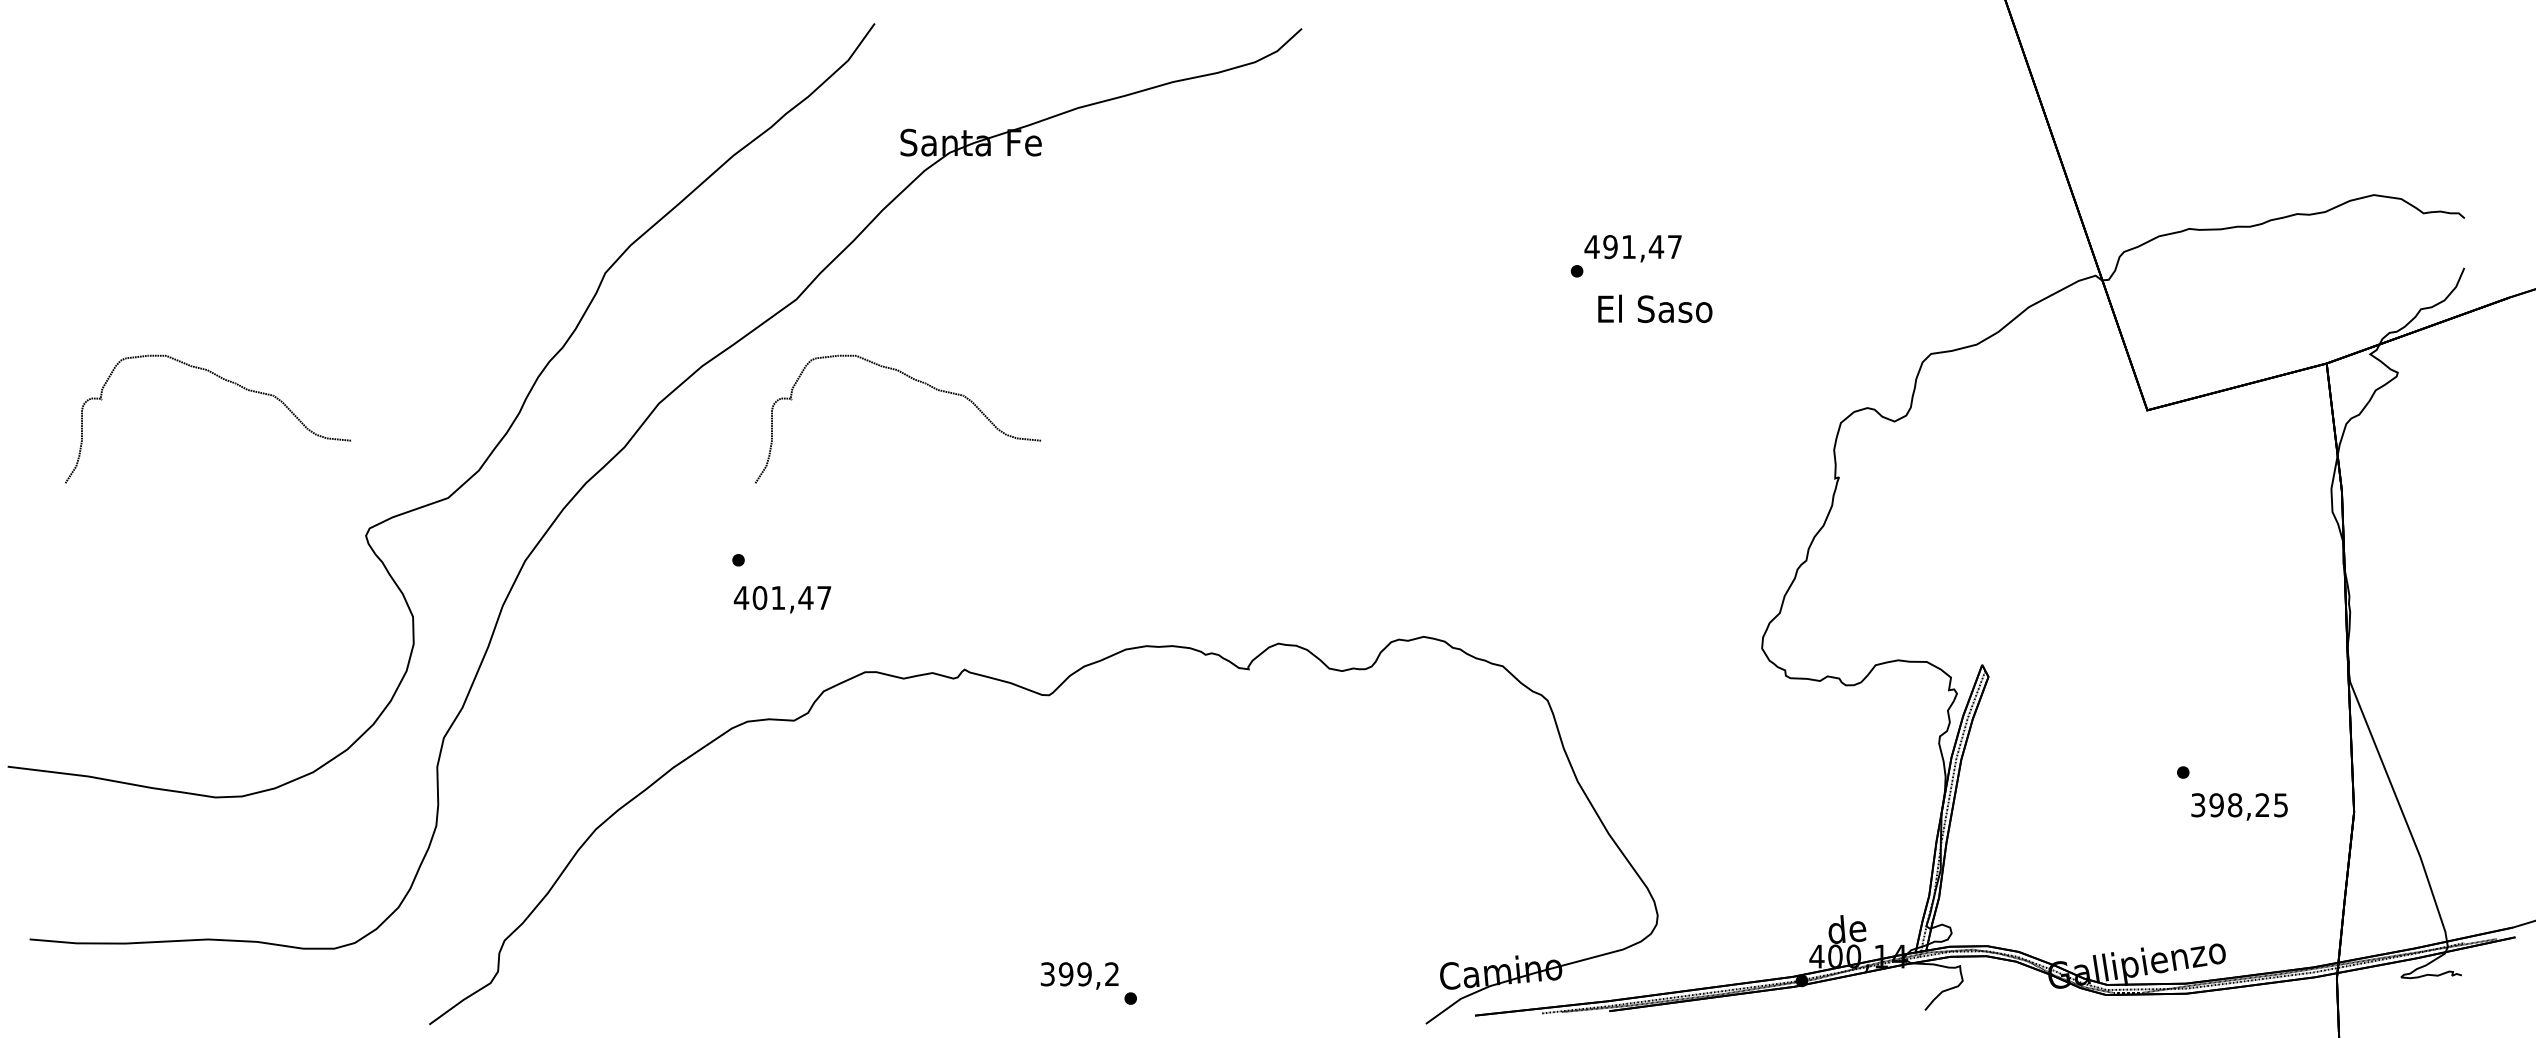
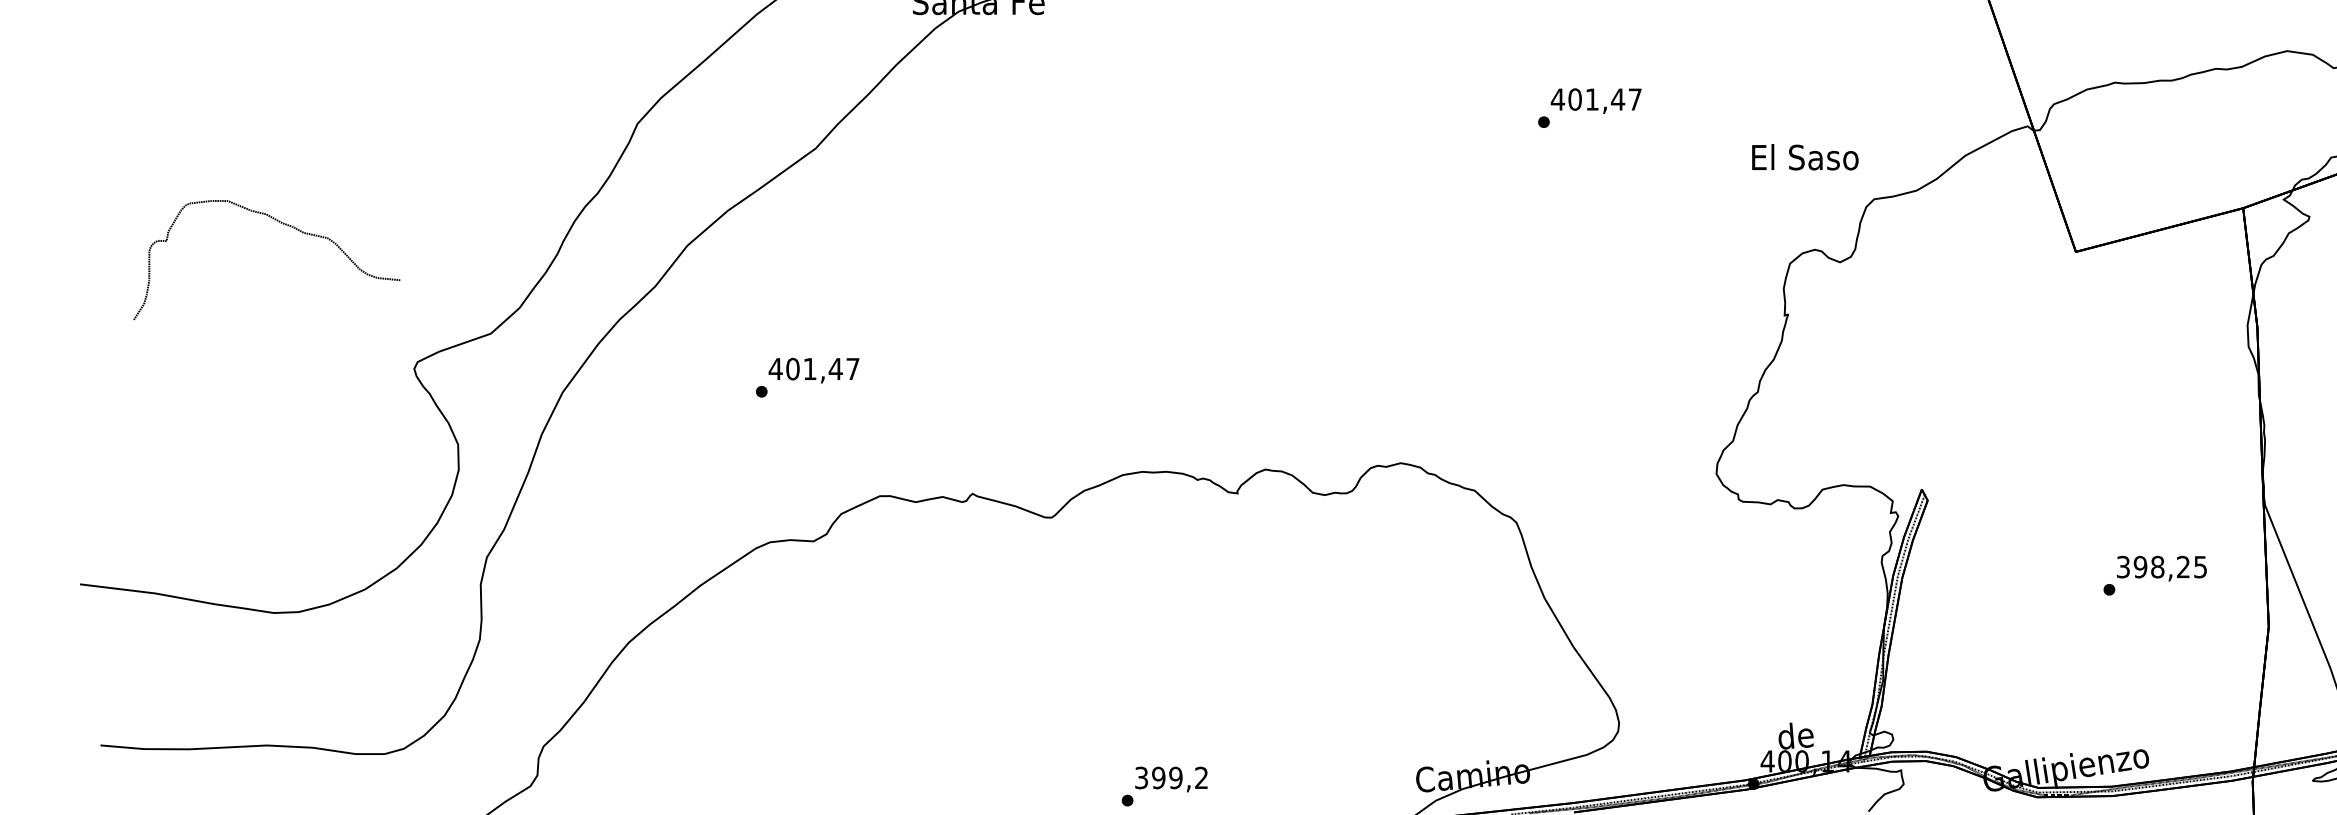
text: (1610, 247) -> (1575, 100), 491,47 -> 401,47
text: (1655, 308) -> (1805, 156), moved
curve: (912, 379) -> (924, 223), removed
text: (782, 599) -> (813, 370), moved
text: (2239, 806) -> (2161, 568), moved
text: (1079, 975) -> (1171, 779), moved

